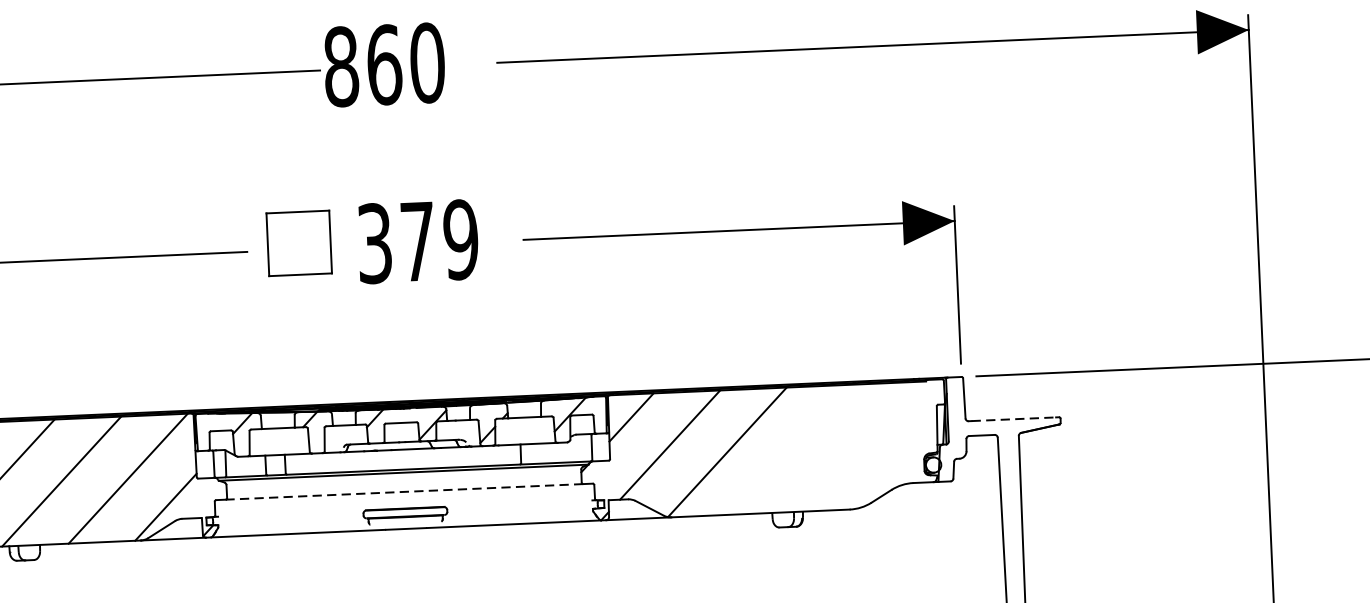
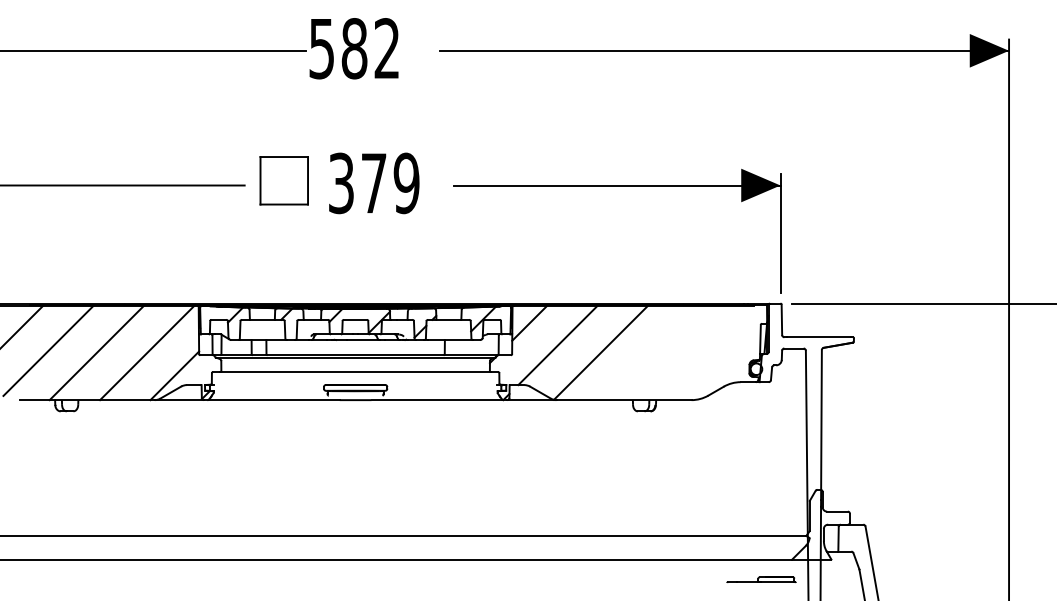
text: (384, 64) -> (354, 48), 860 -> 582
line: (1013, 419) -> (818, 337), dashed -> solid
line: (404, 492) -> (355, 372), dashed -> solid

